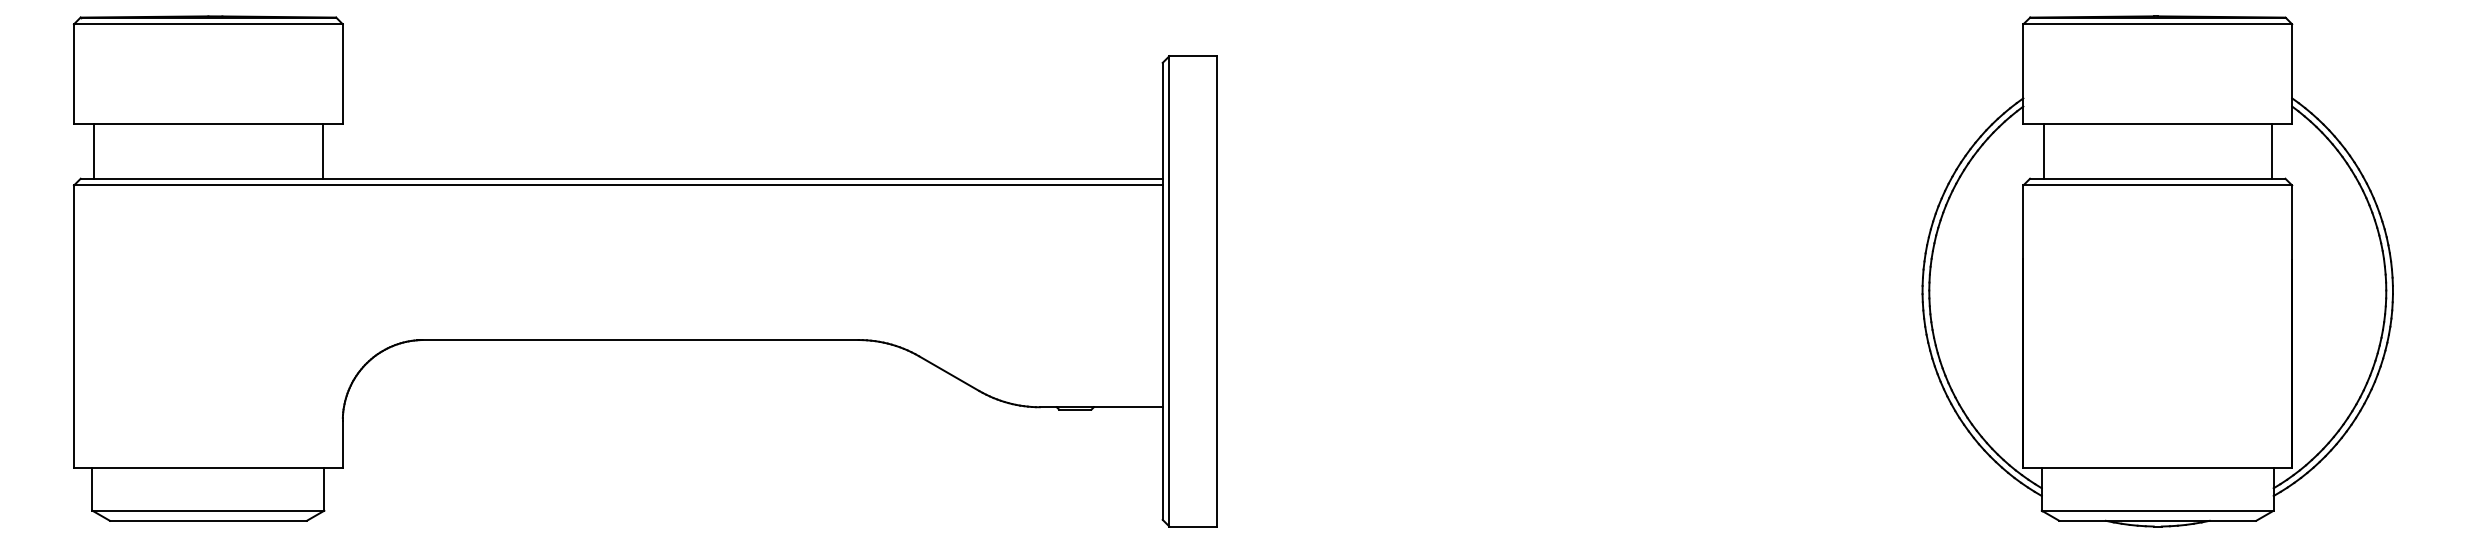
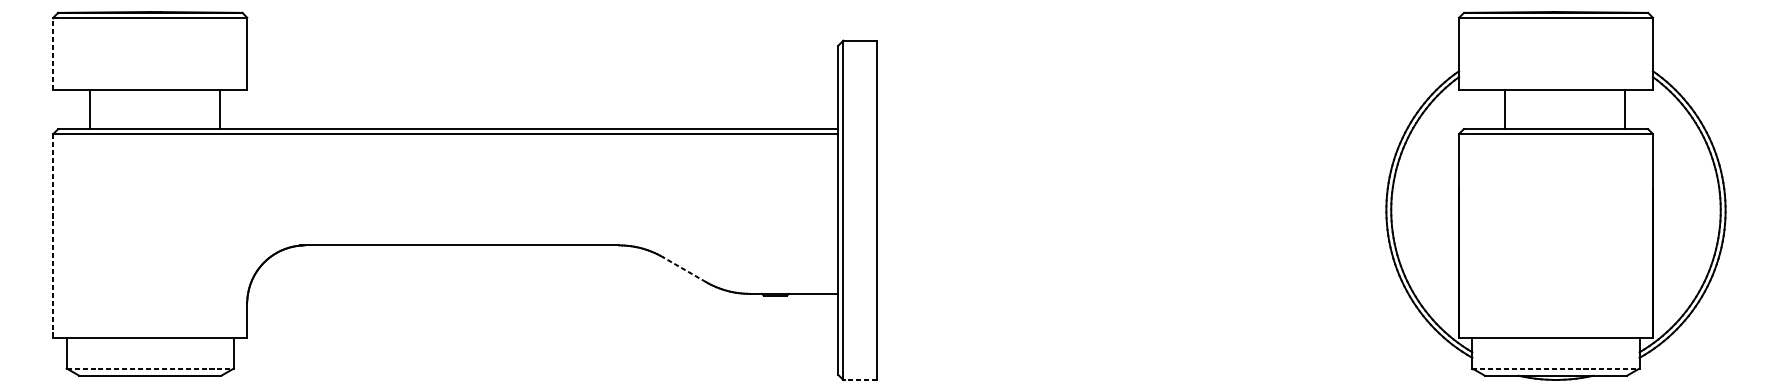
line: (74, 74) -> (53, 53), solid -> dashed
line: (94, 150) -> (90, 108), moved
line: (322, 150) -> (219, 108), moved
line: (2043, 150) -> (1504, 108), moved
line: (2272, 150) -> (1625, 108), moved
line: (74, 326) -> (53, 235), solid -> dashed
line: (949, 373) -> (684, 269), solid -> dashed
line: (208, 510) -> (150, 368), solid -> dashed
line: (2157, 510) -> (1555, 368), solid -> dashed
line: (1192, 526) -> (859, 379), solid -> dashed

